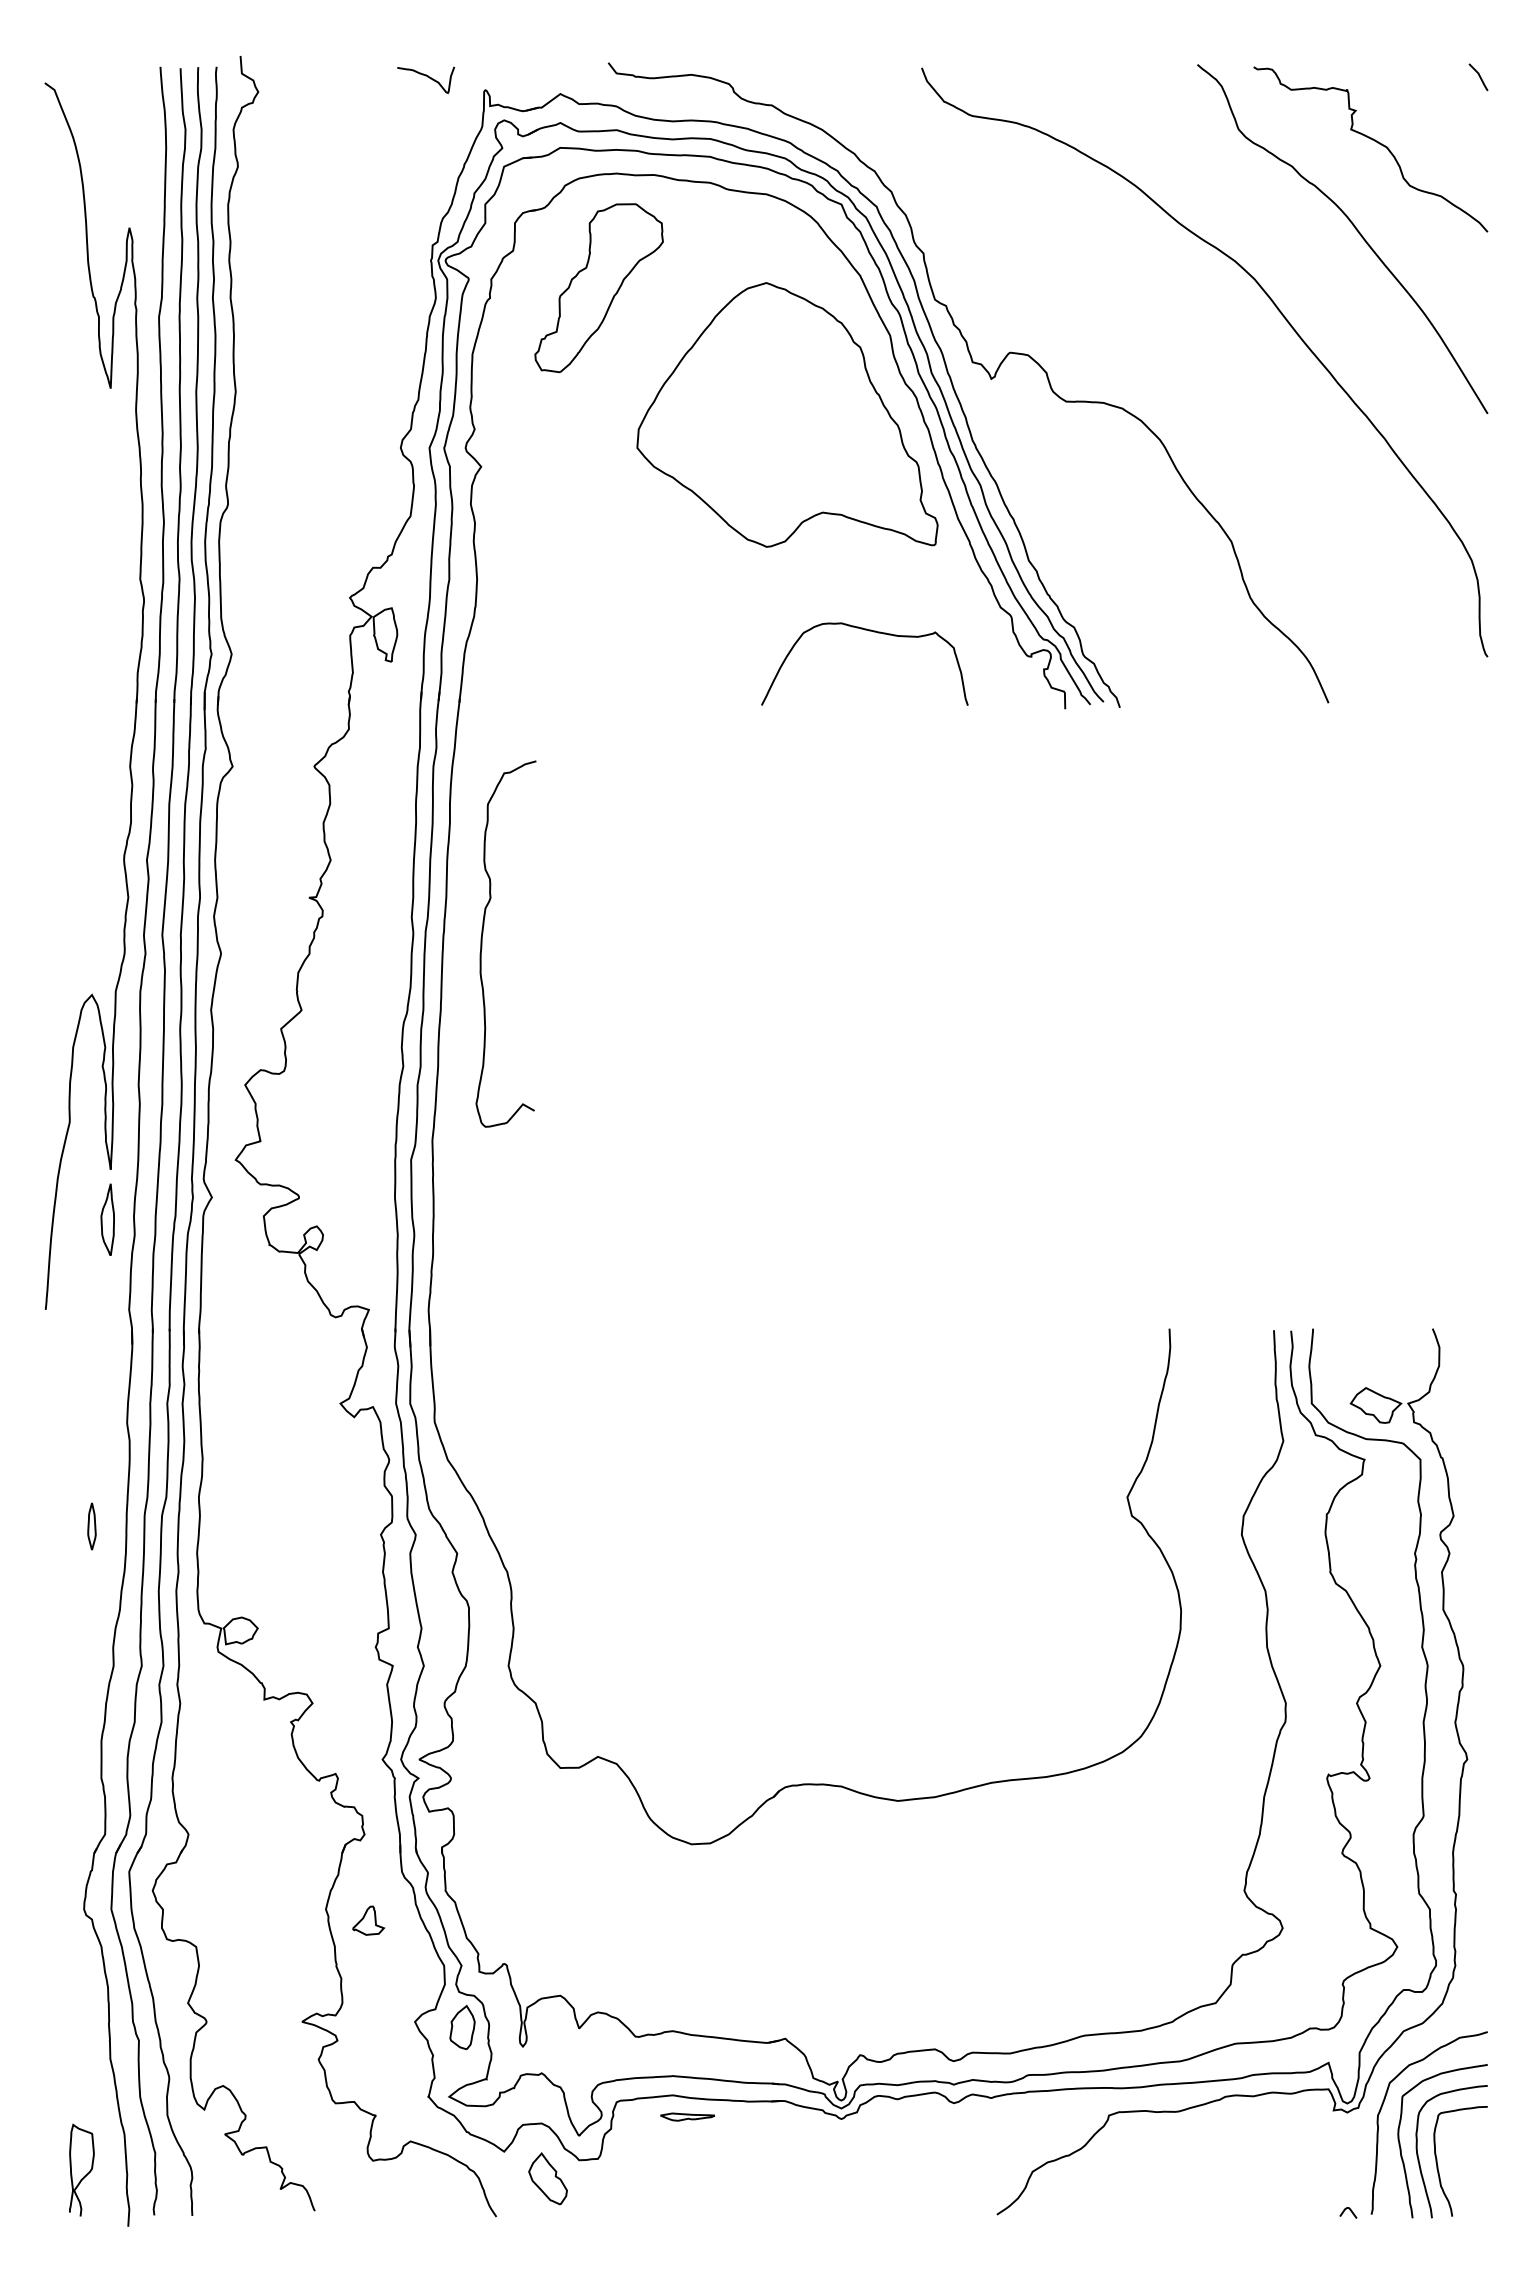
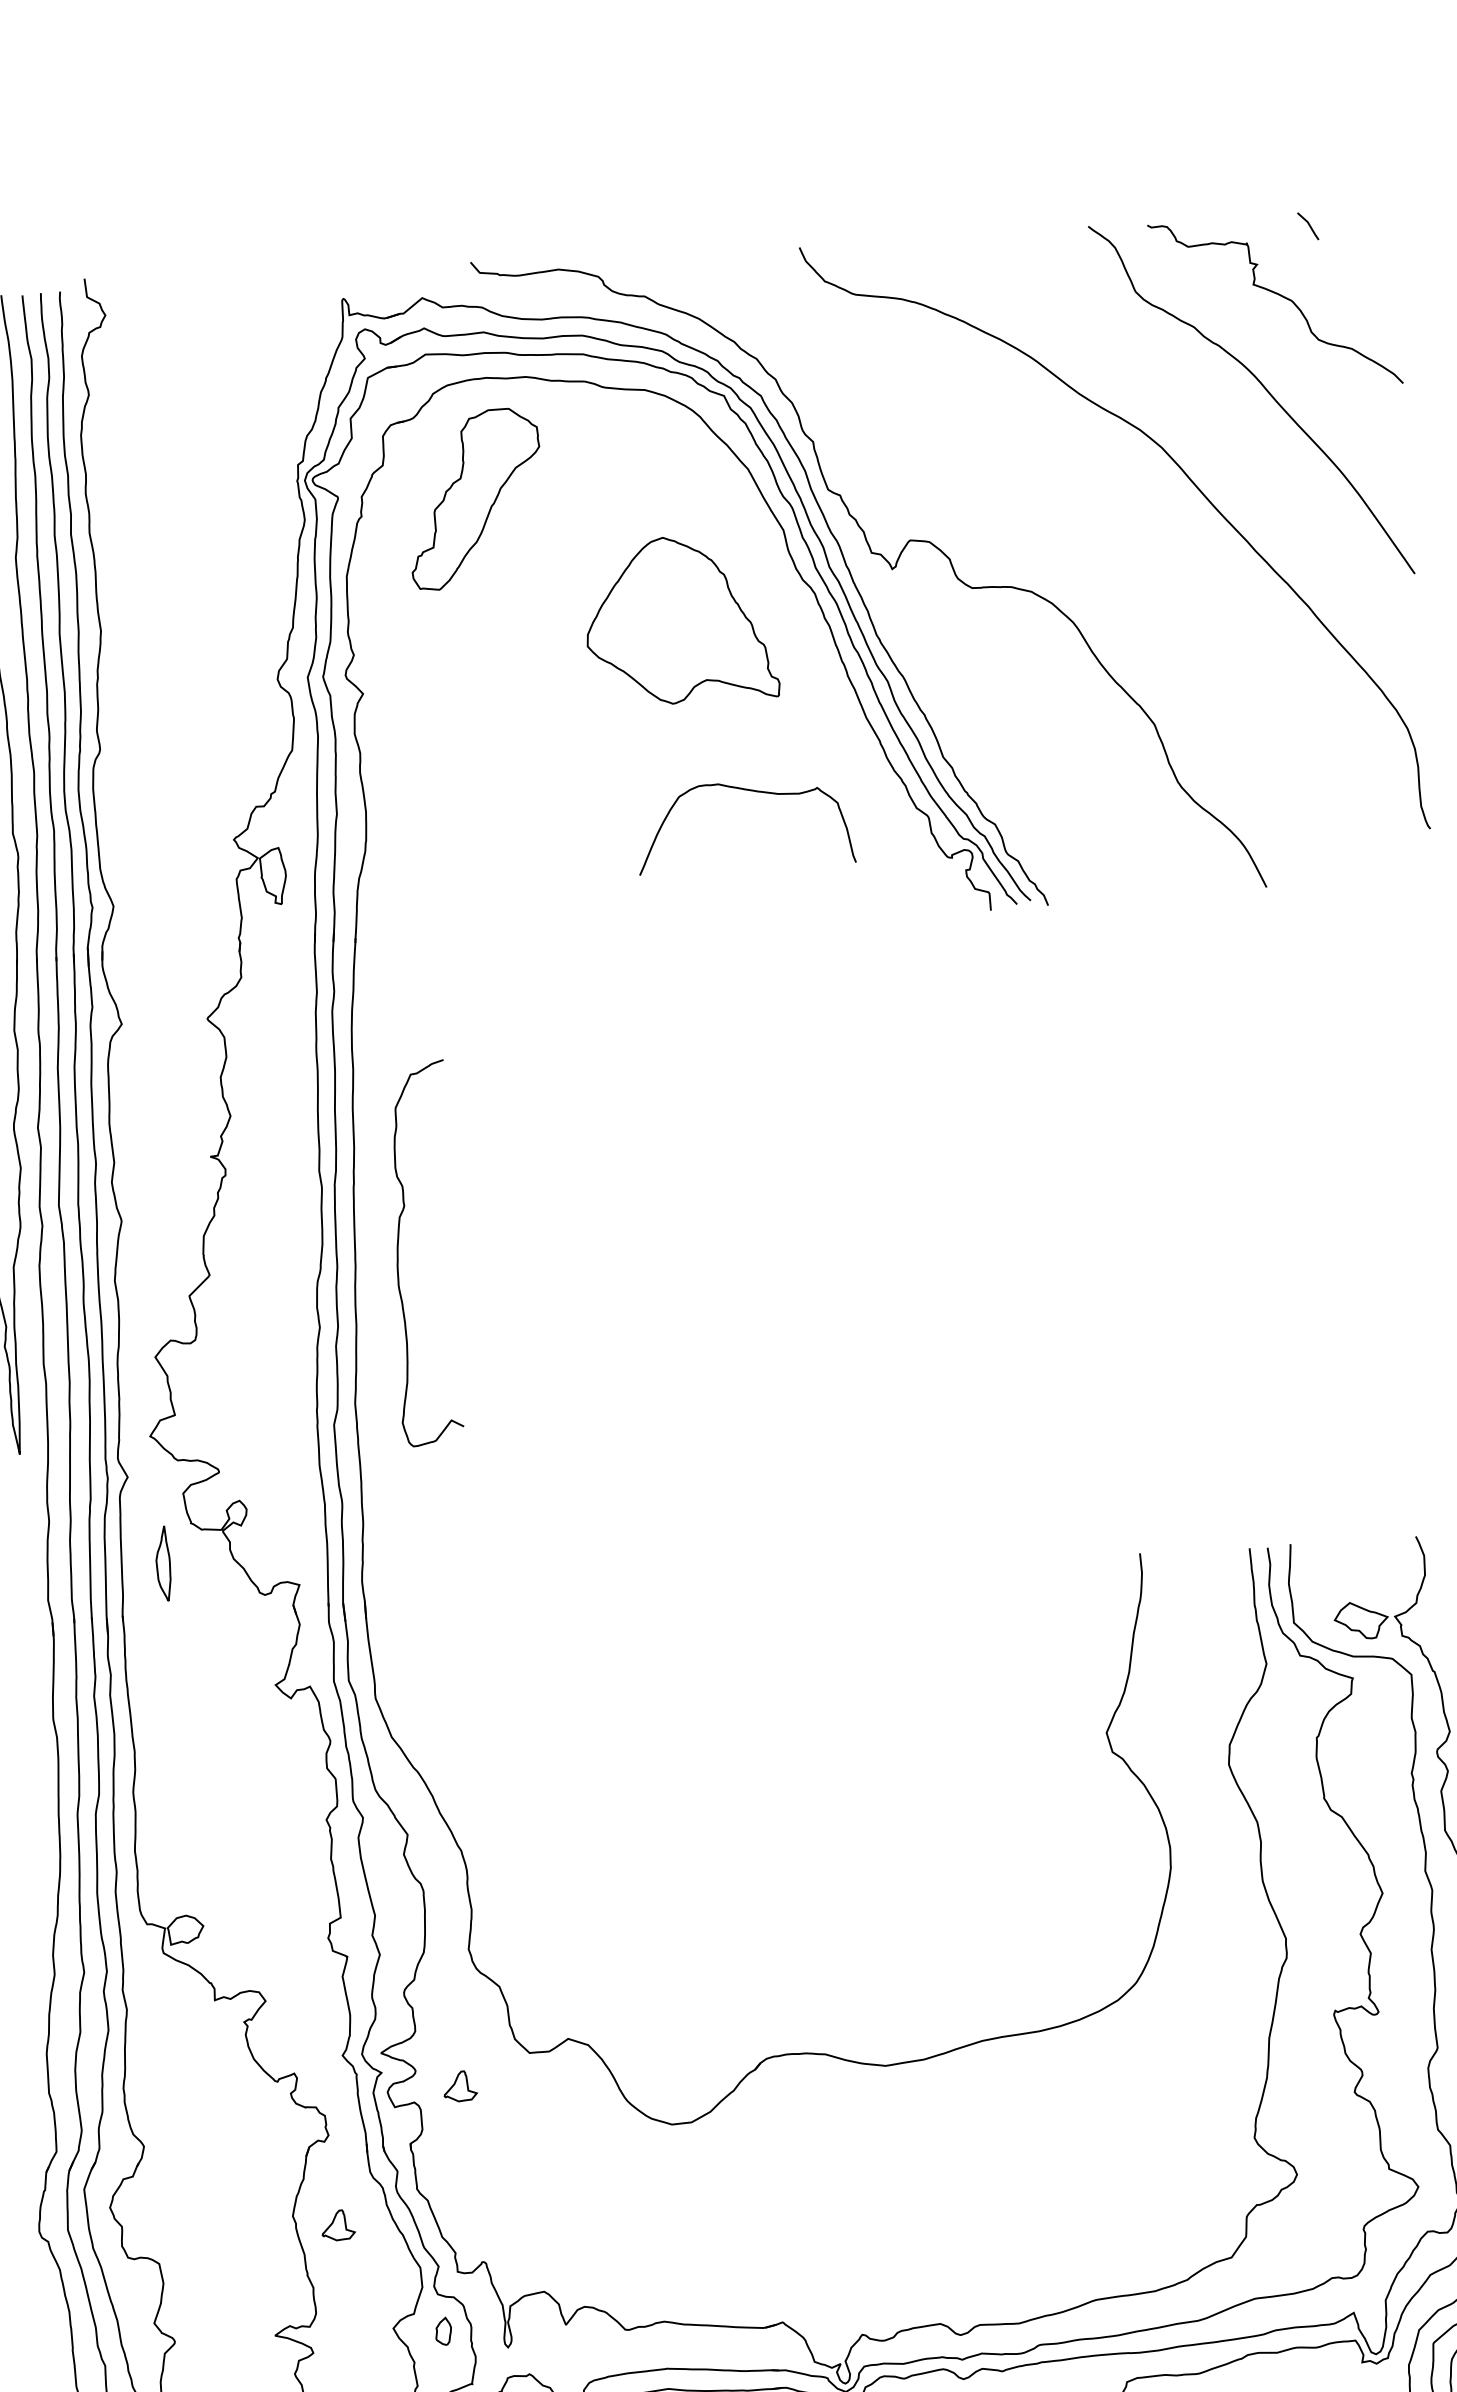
curve: (1478, 75) -> (1308, 224), moved
curve: (427, 77) -> (281, 289), removed
part: (787, 414) -> (680, 619), size x0.6
curve: (873, 632) -> (752, 791), moved
curve: (482, 943) -> (398, 1254), moved
part: (107, 1219) -> (163, 1563), moved
part: (91, 1526) -> (22, 1829), removed
part: (492, 1795) -> (460, 2086), added
part: (462, 2027) -> (443, 2331), size x0.6

